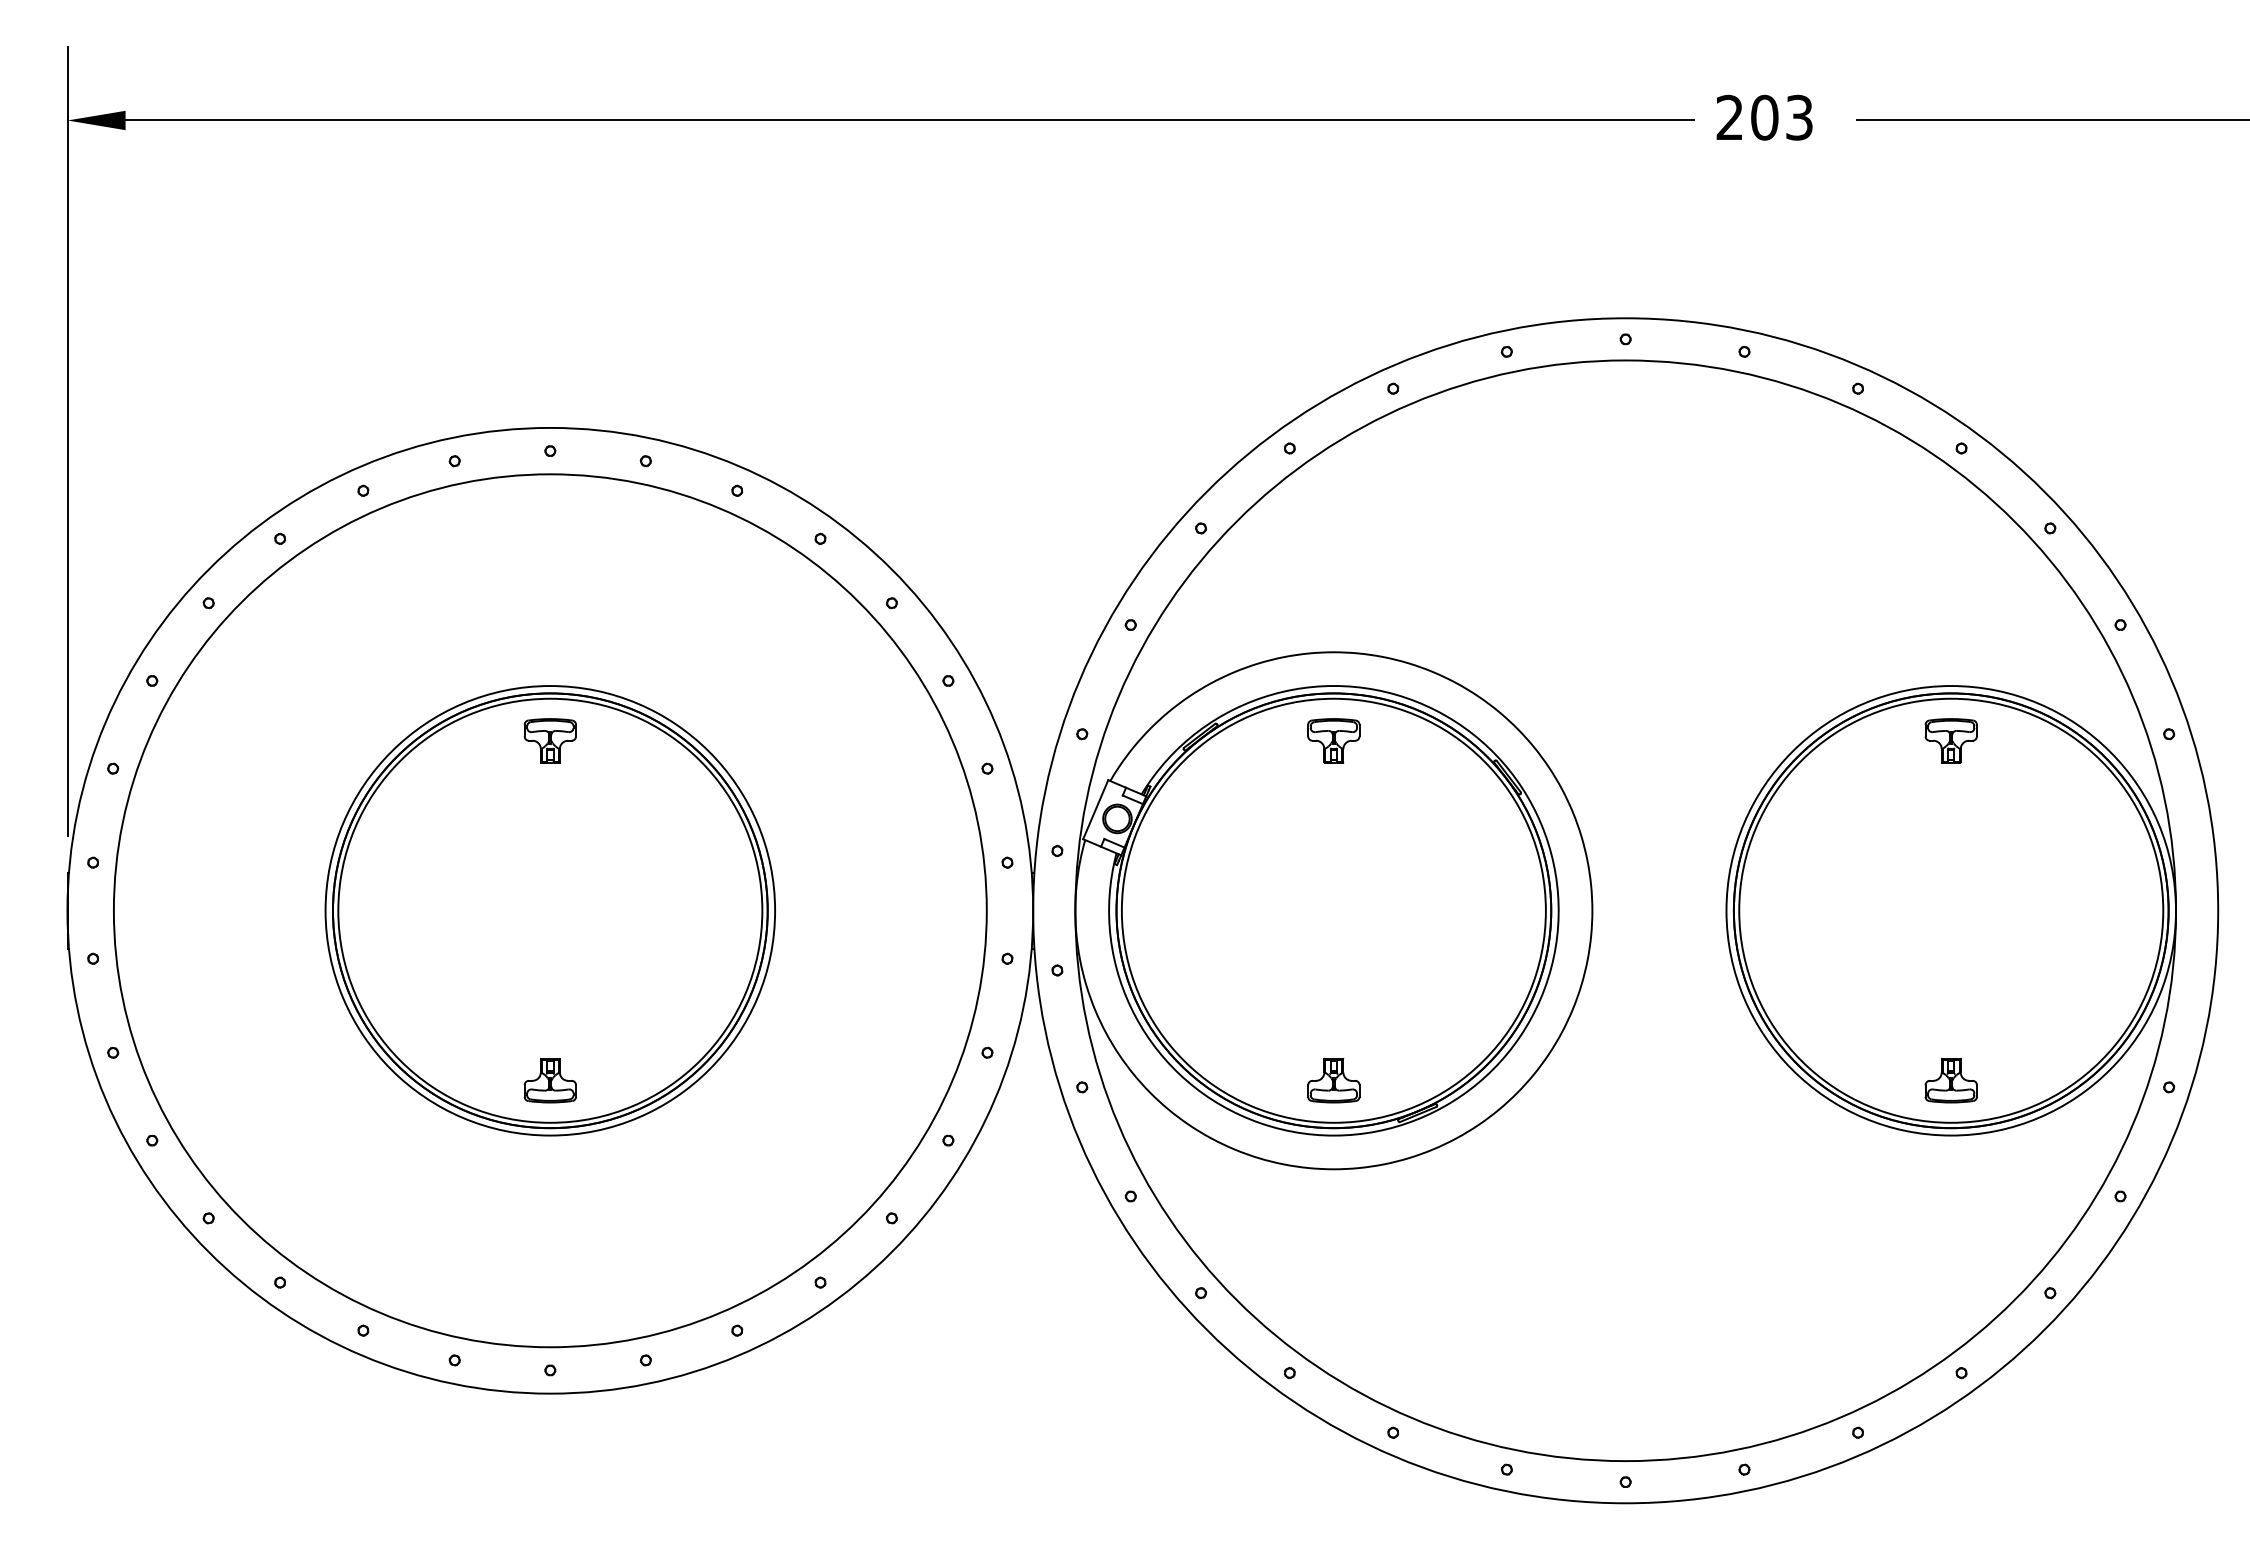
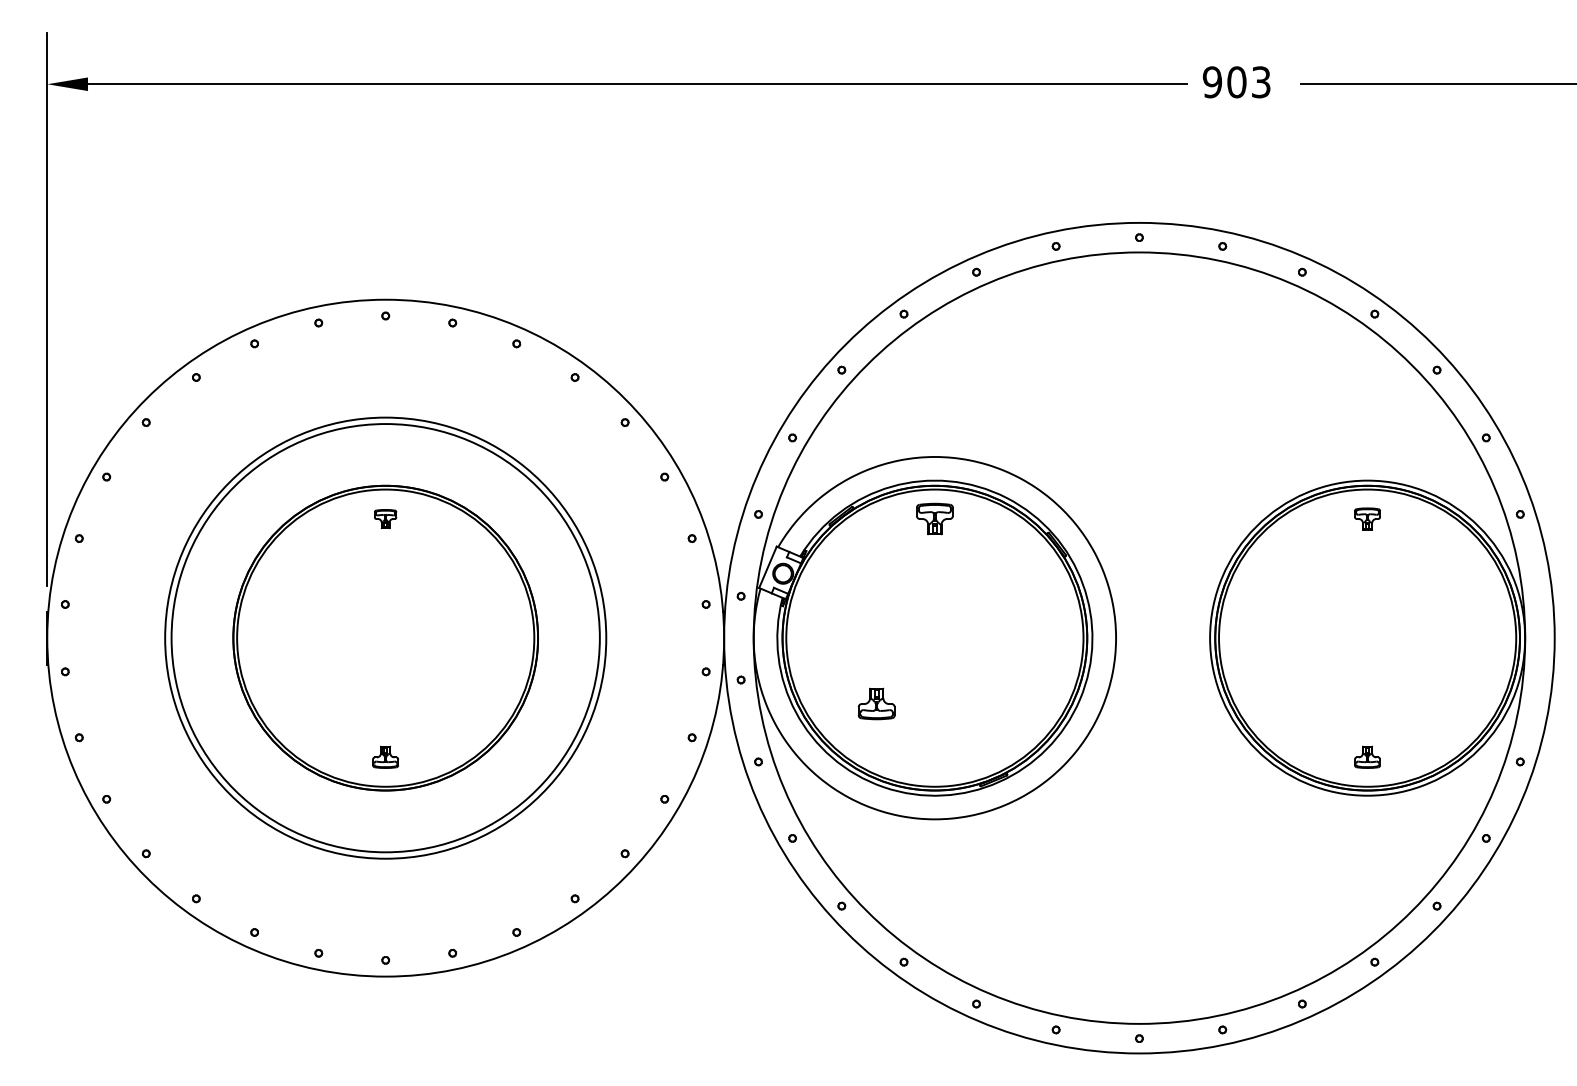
text: (1729, 117) -> (1212, 82), 203 -> 903
part: (549, 740) -> (385, 518), size x0.6
part: (1950, 740) -> (1367, 518), size x0.7
circle: (549, 910) -> (385, 637), size x0.7
circle: (550, 910) -> (385, 637), size x1.4
part: (549, 1080) -> (385, 757), size x0.7
part: (1333, 1080) -> (876, 703), moved
part: (1950, 1080) -> (1367, 757), size x0.7

